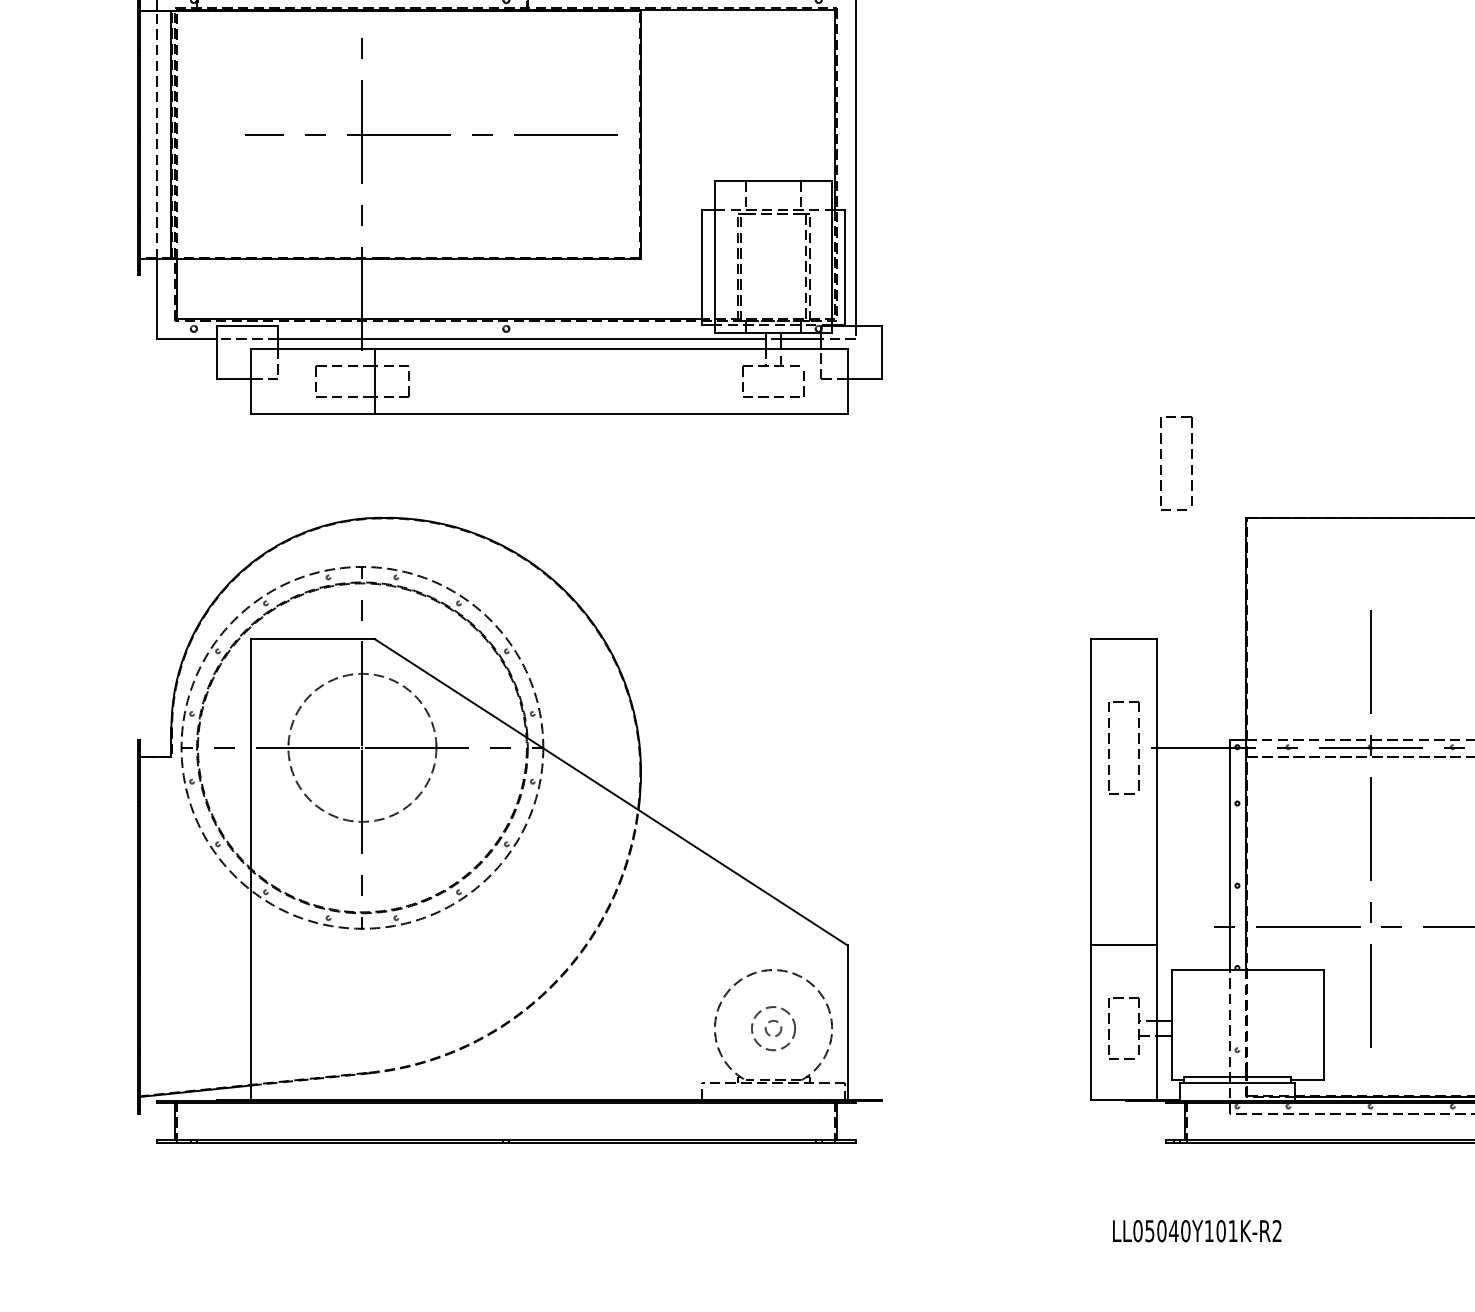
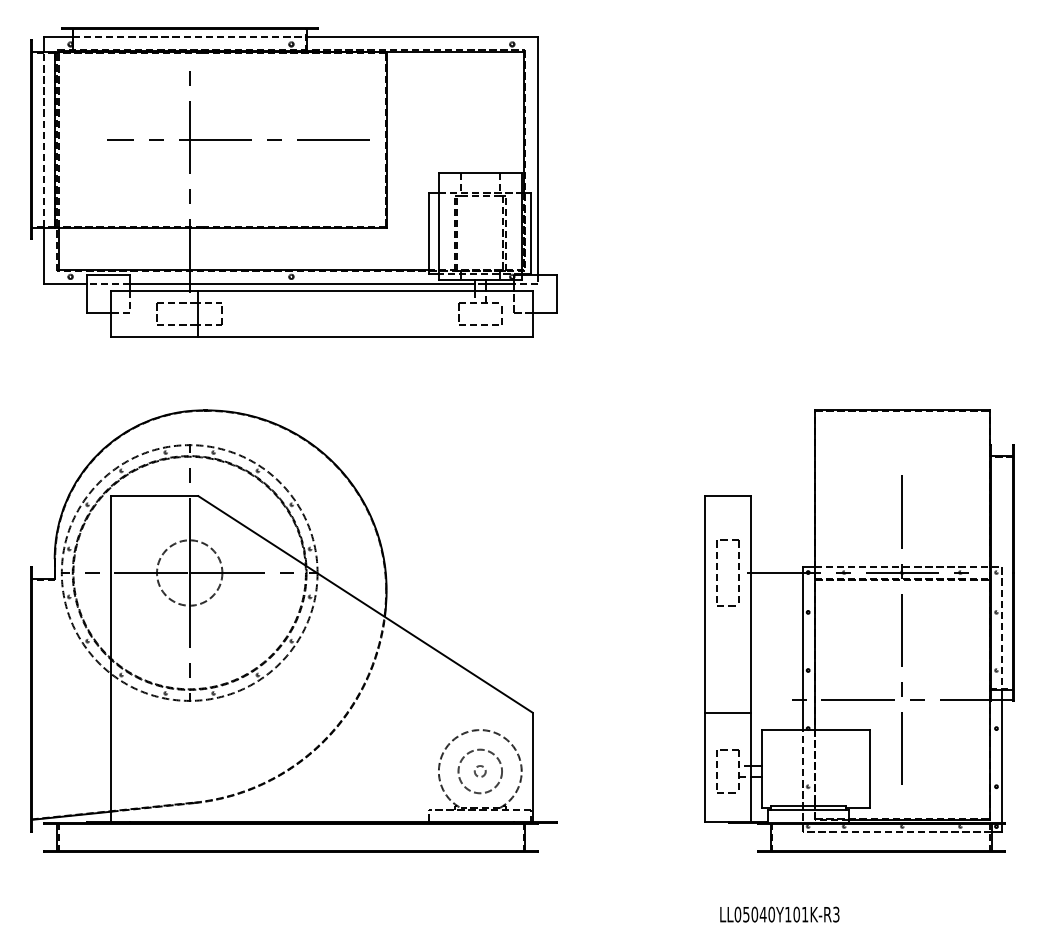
part: (1161, 465) -> (754, 373), removed
circle: (362, 747) -> (189, 572), size x0.62
circle: (773, 1028) -> (480, 771), size x1.43
text: (1277, 1230) -> (836, 914), LL05040Y101K-R2 -> LL05040Y101K-R3

